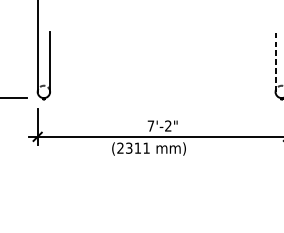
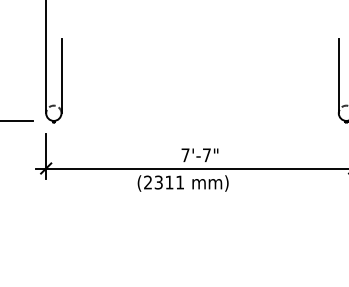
line: (275, 62) -> (338, 76), dashed -> solid
text: (168, 126) -> (206, 155), 7'-2" -> 7'-7"

